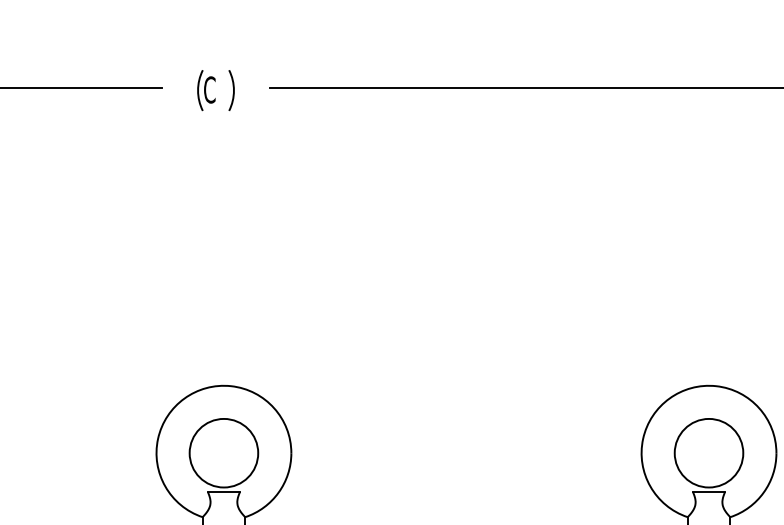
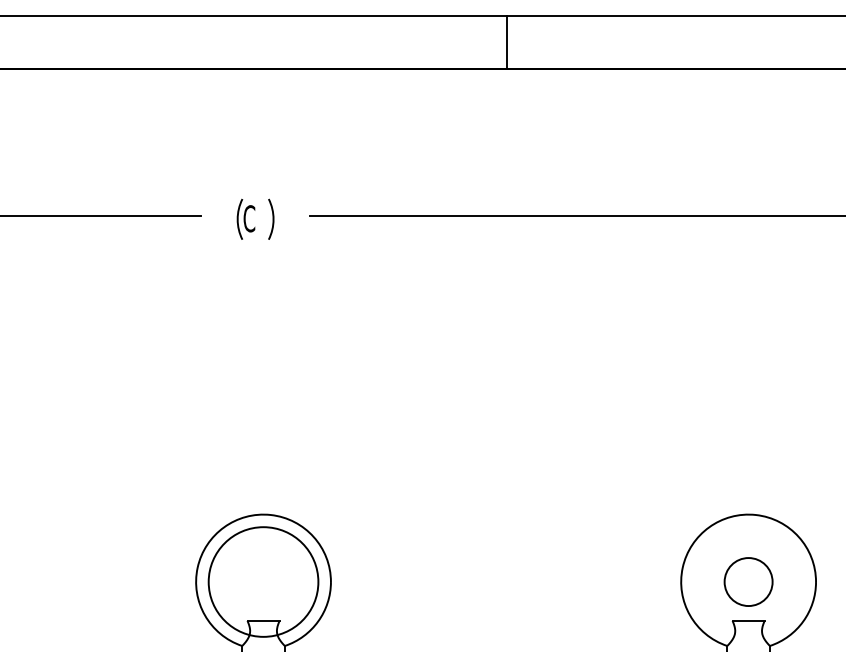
circle: (223, 452) -> (263, 581), size x1.6
circle: (708, 452) -> (748, 581), size x0.7

